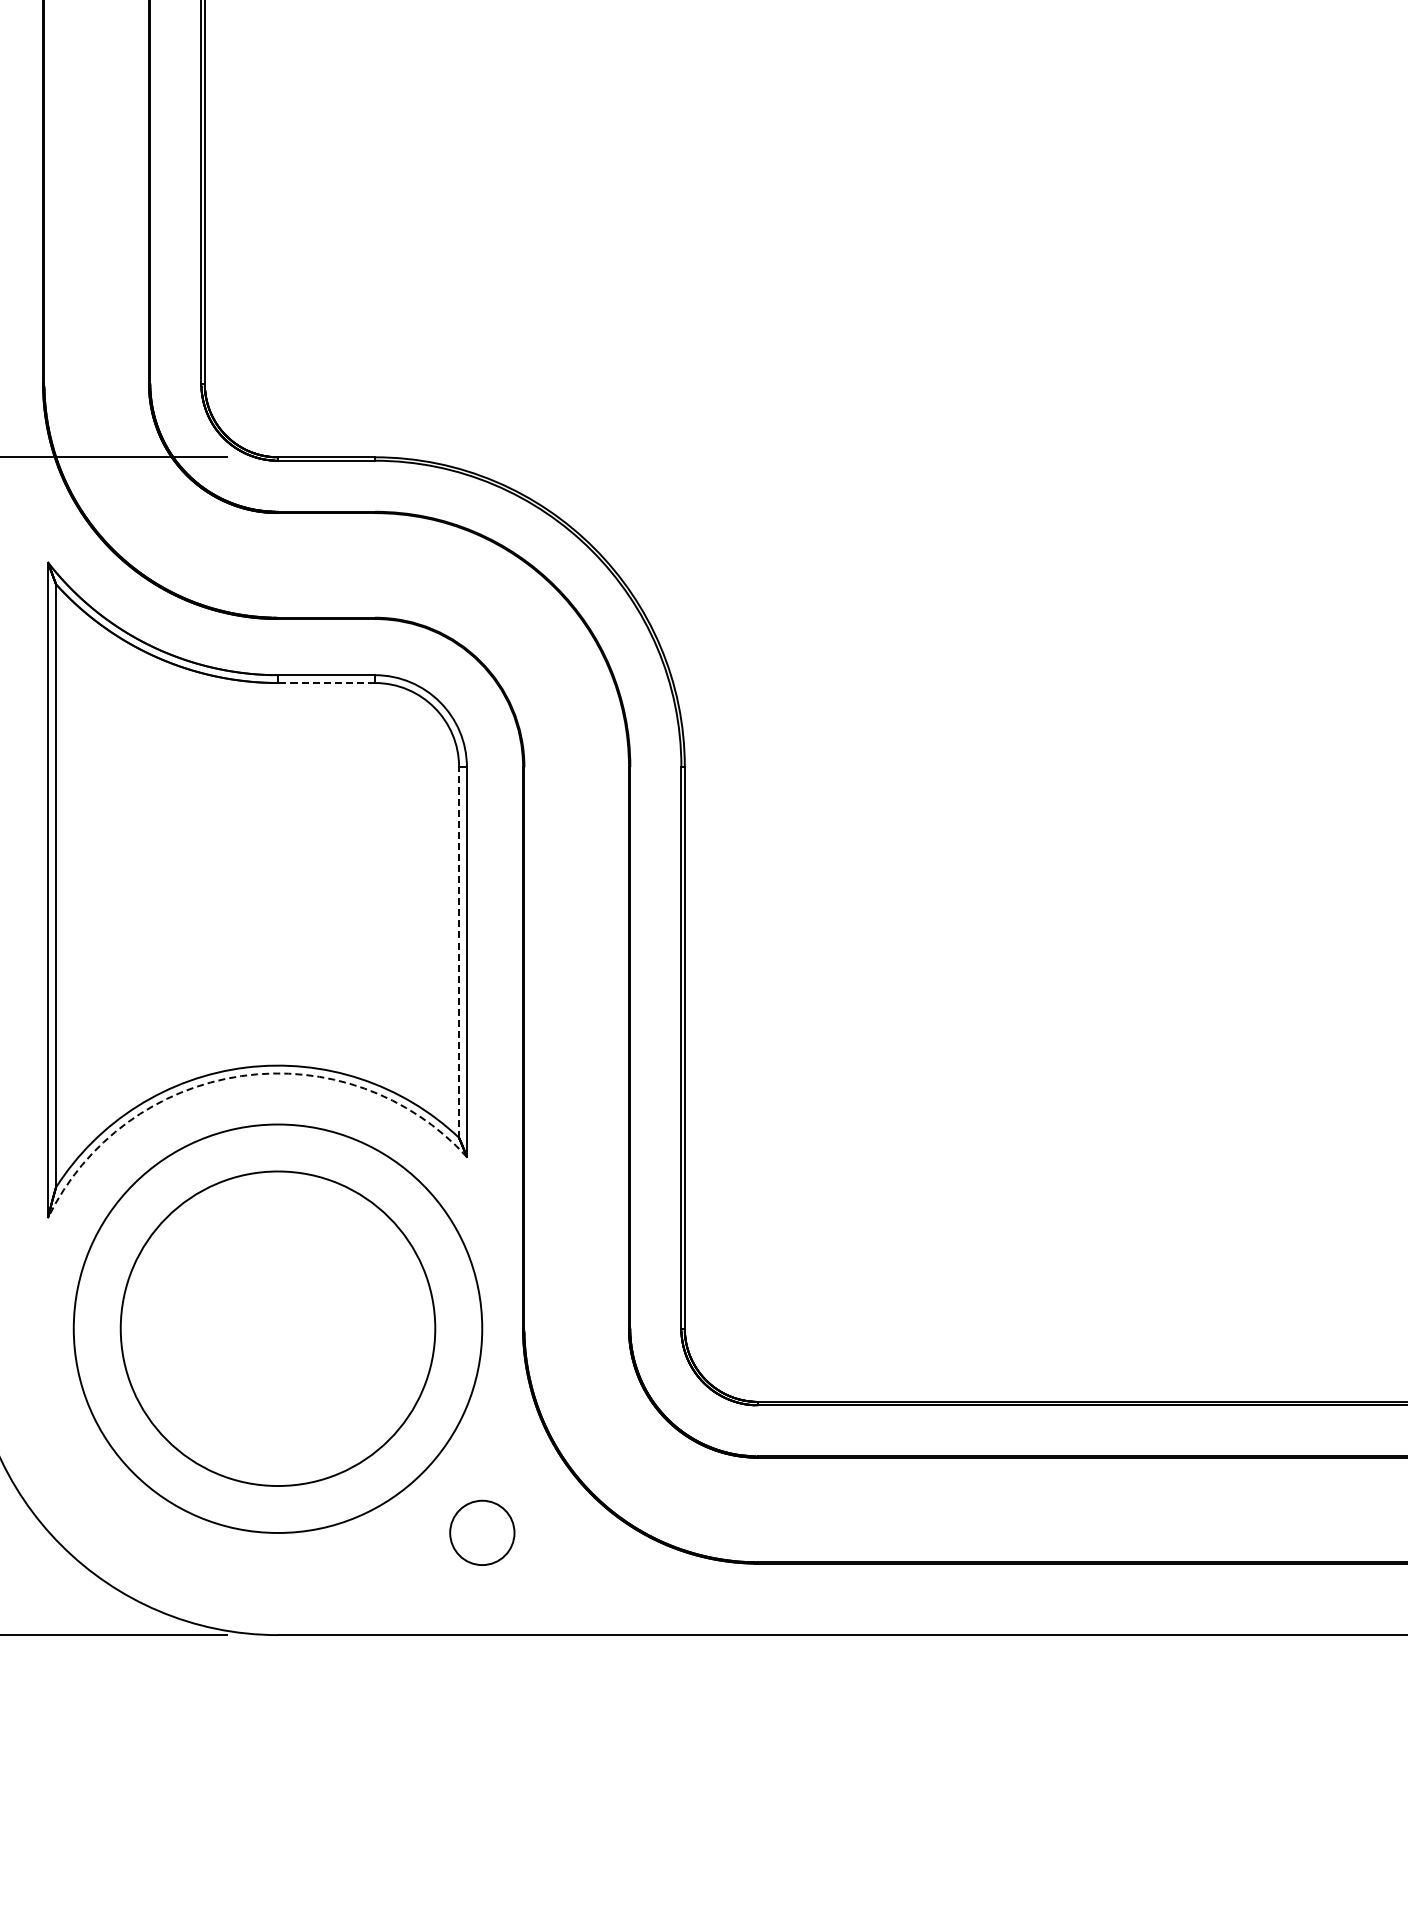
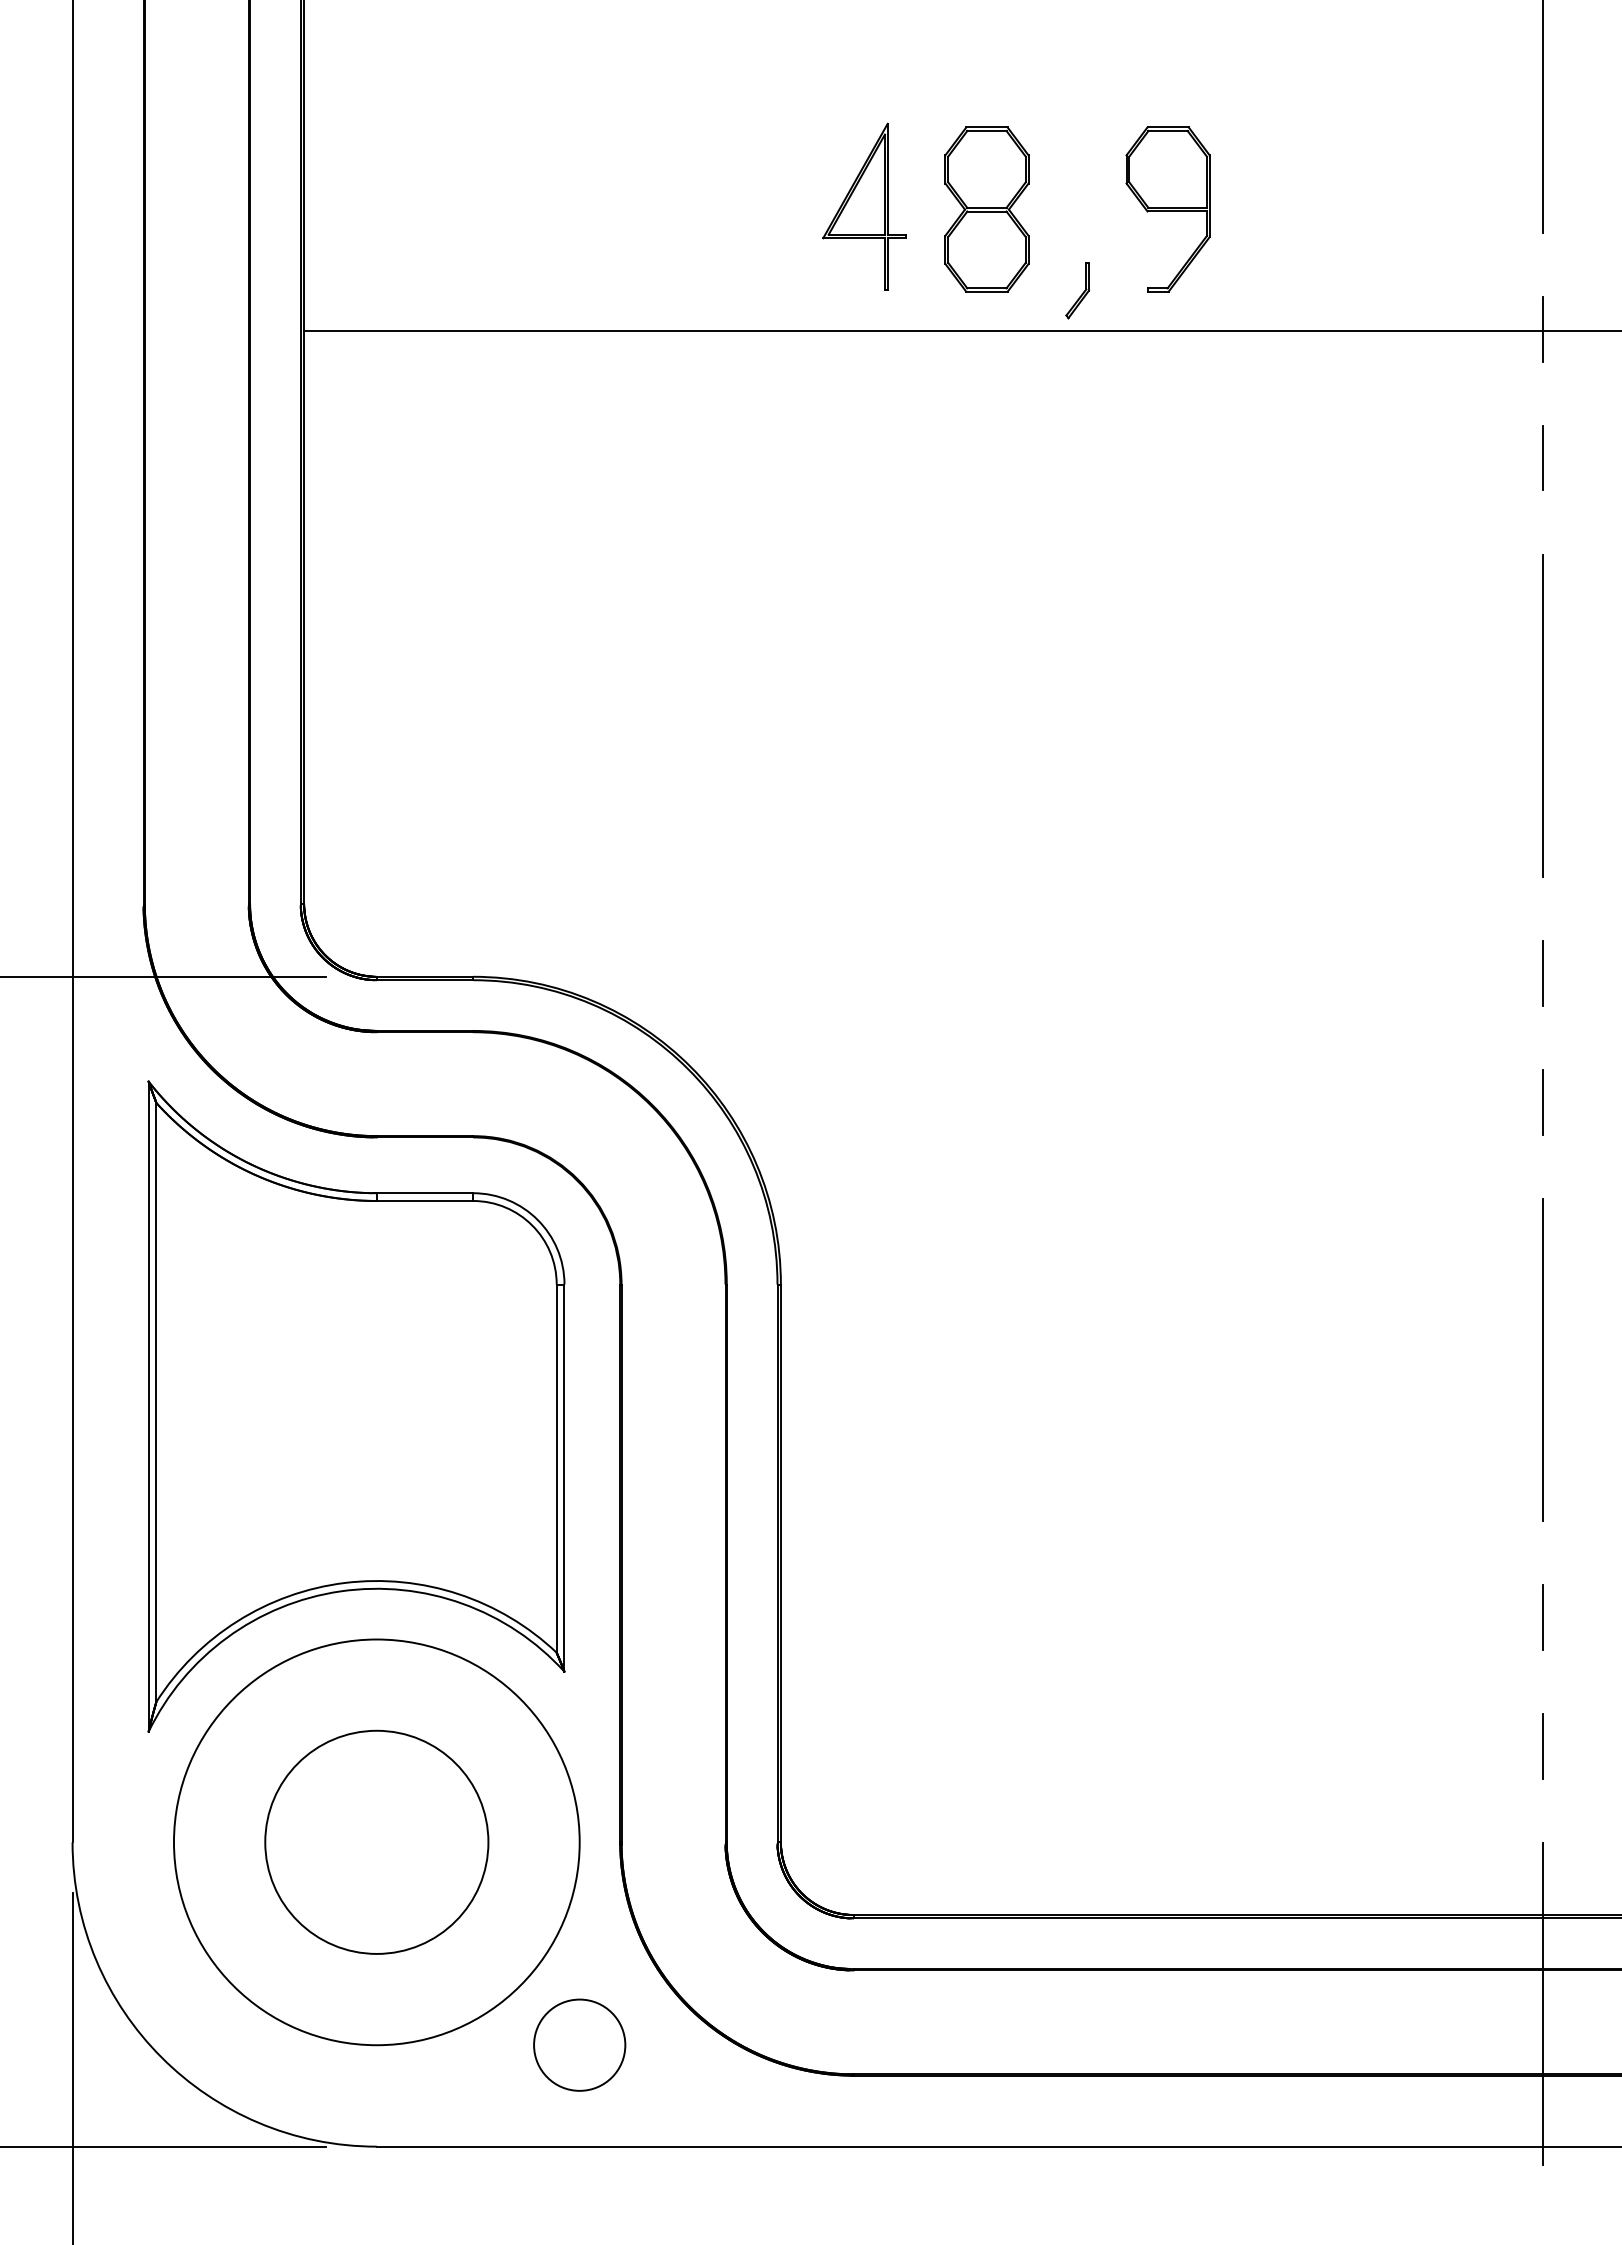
line: (325, 683) -> (424, 1201), dashed -> solid
line: (458, 952) -> (556, 1468), dashed -> solid
arc: (241, 1076) -> (340, 1591), dashed -> solid
circle: (277, 1327) -> (376, 1841), size x0.71
circle: (482, 1532) -> (579, 2044), size x1.43

